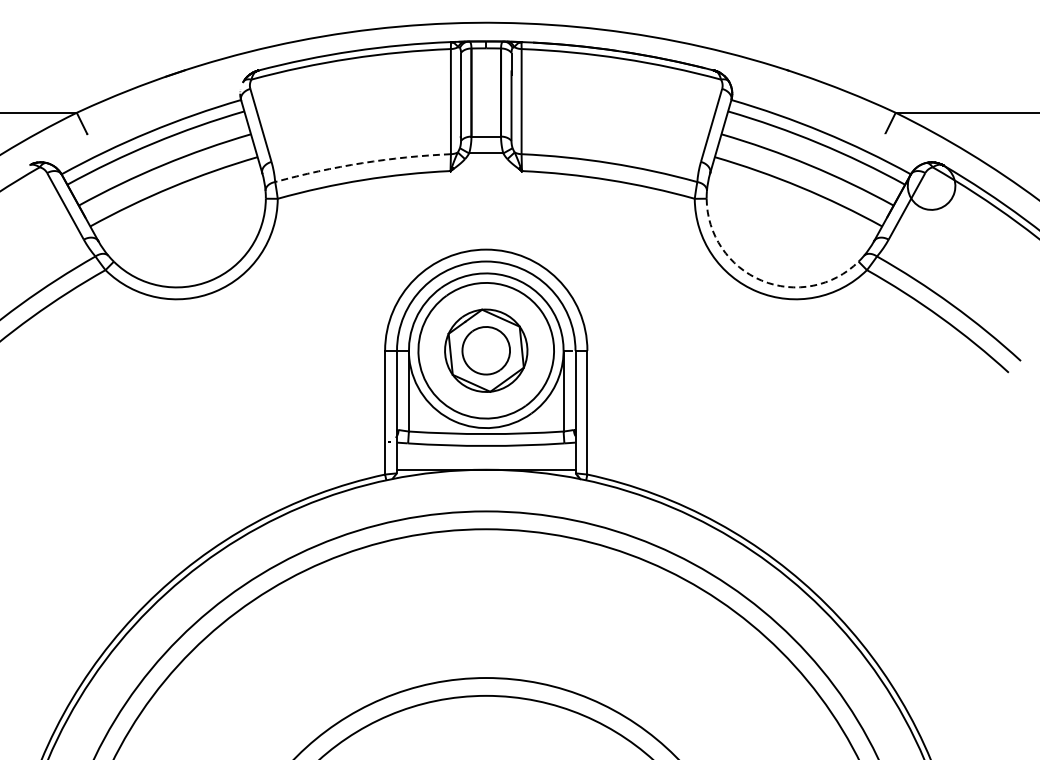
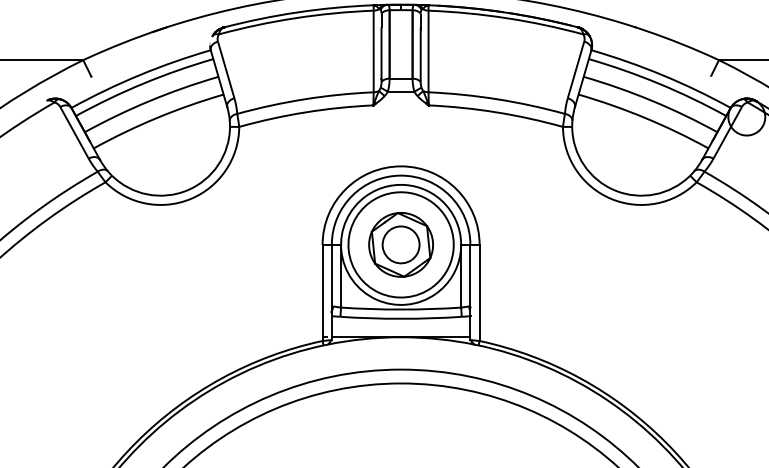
arc: (362, 163) -> (305, 99), dashed -> solid
arc: (761, 280) -> (614, 190), dashed -> solid

